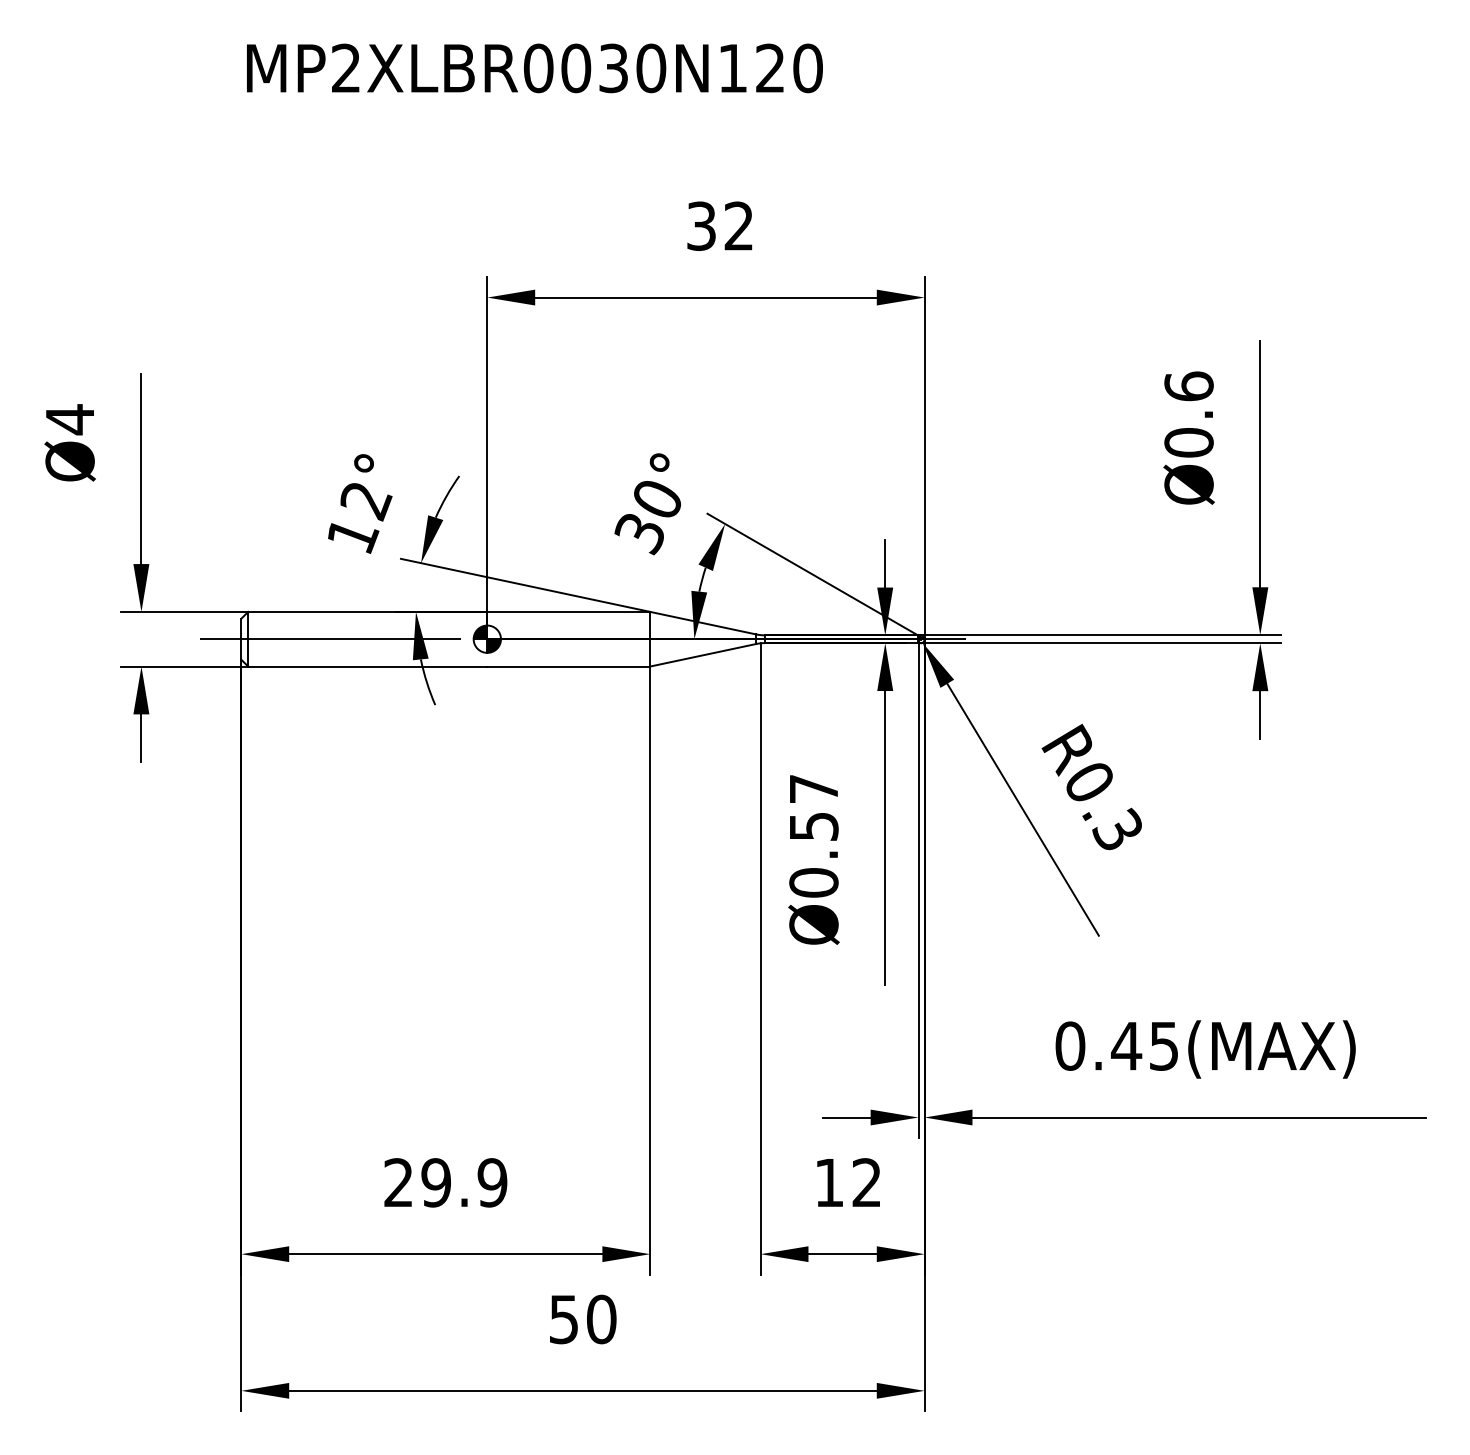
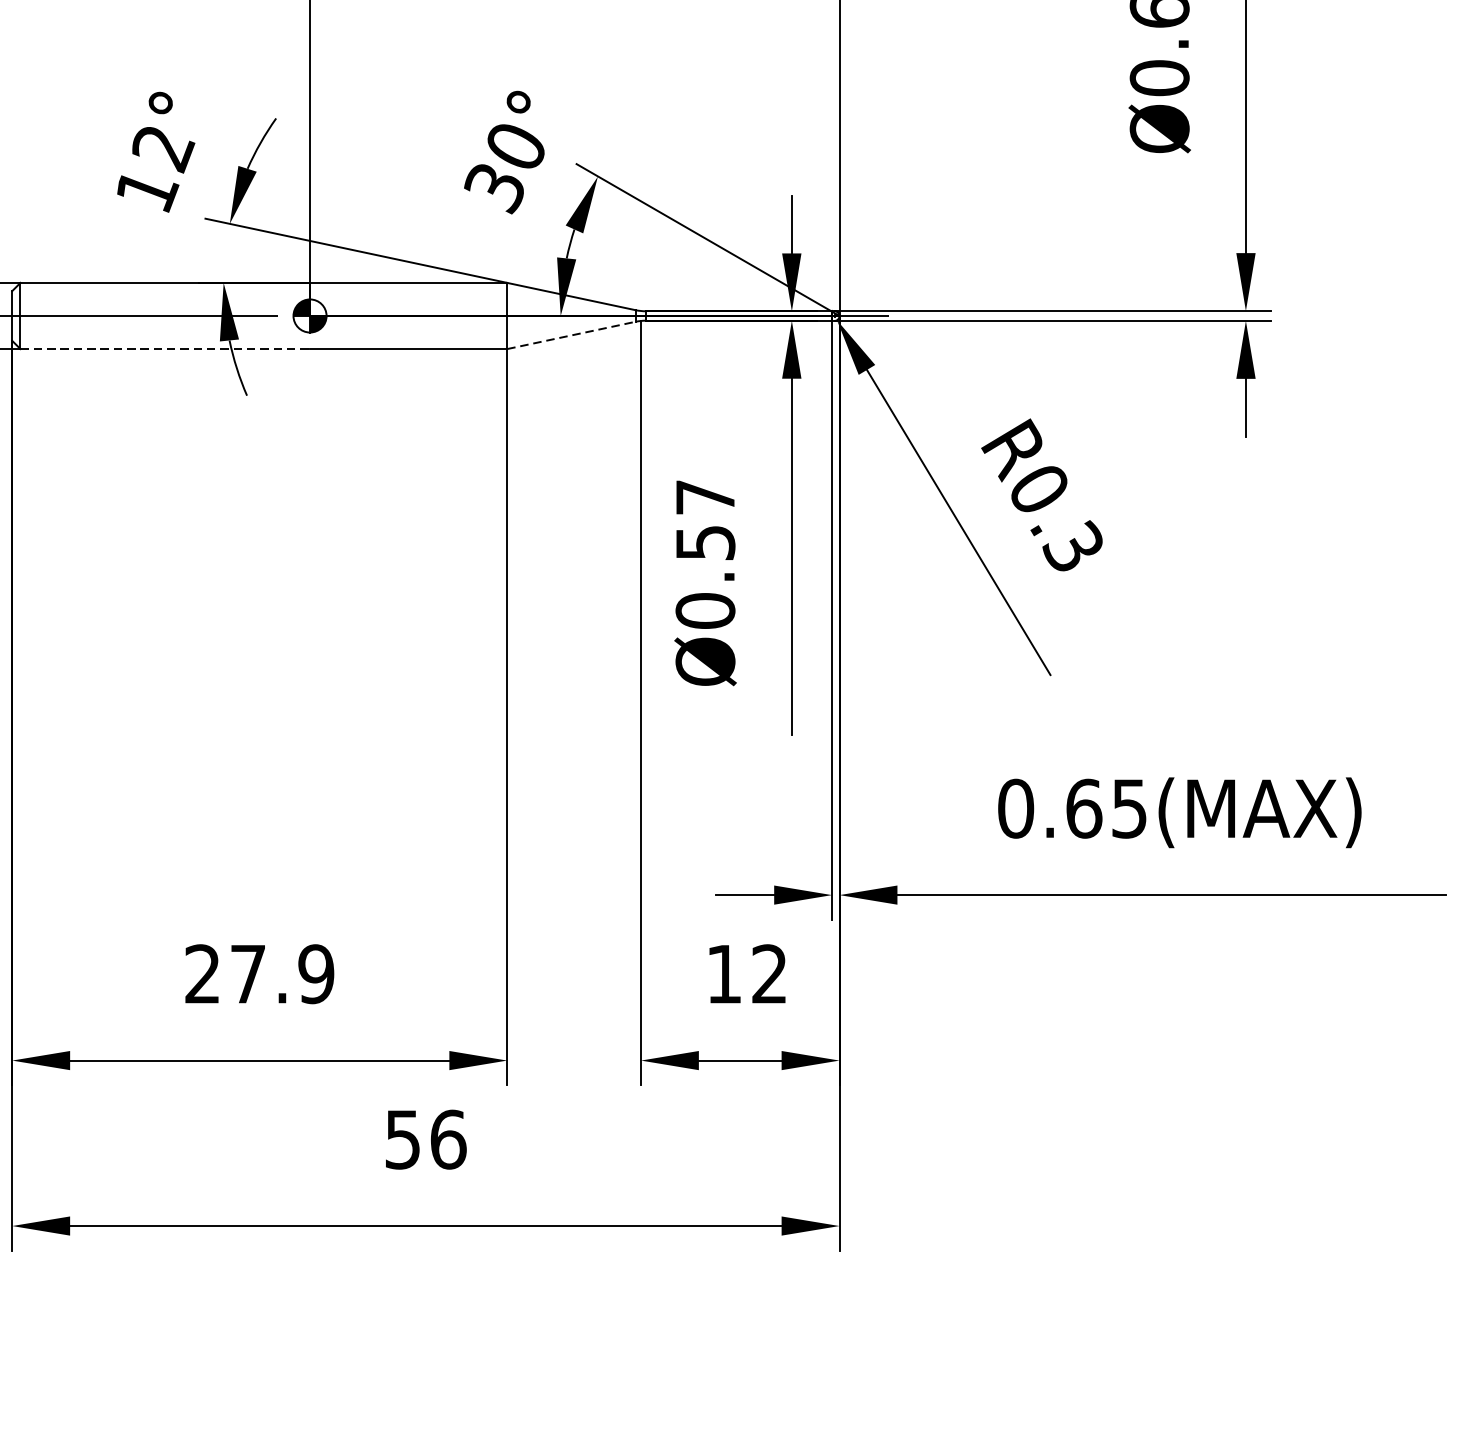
line: (703, 655) -> (571, 335), solid -> dashed
line: (367, 666) -> (164, 349), solid -> dashed
text: (1126, 1045) -> (1083, 807), 0.45(MAX) -> 0.65(MAX)
text: (435, 1182) -> (247, 973), 29.9 -> 27.9
text: (601, 1319) -> (448, 1139), 50 -> 56

